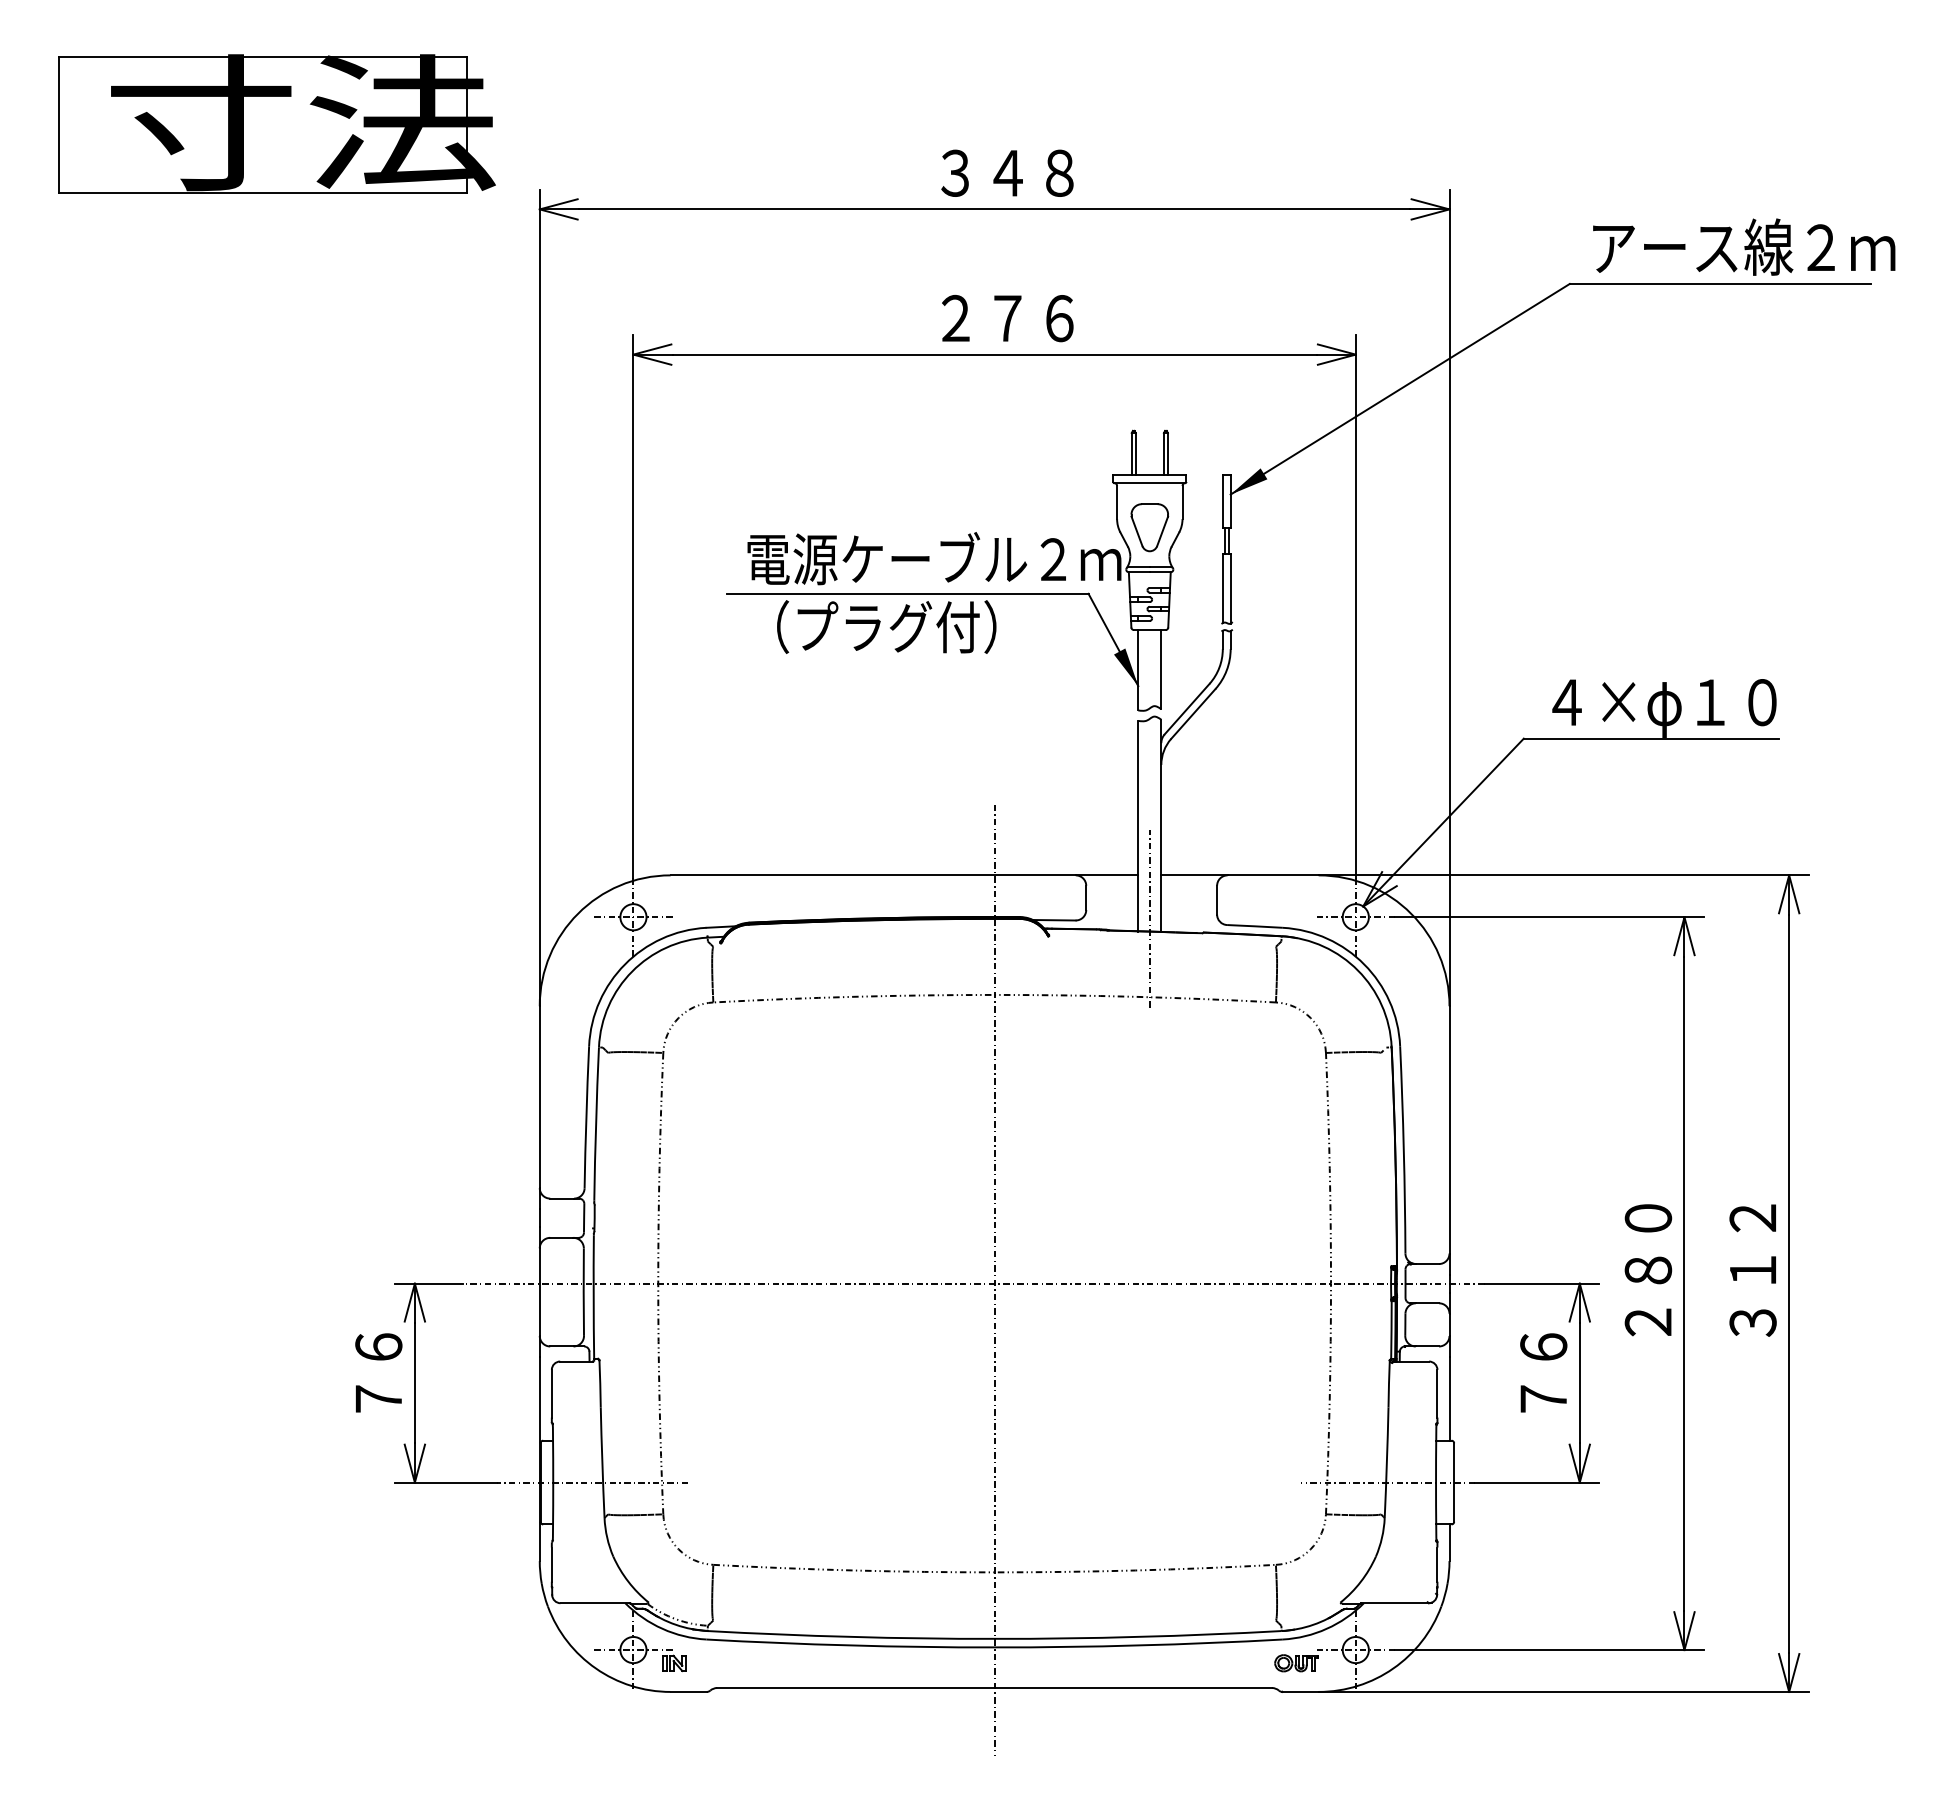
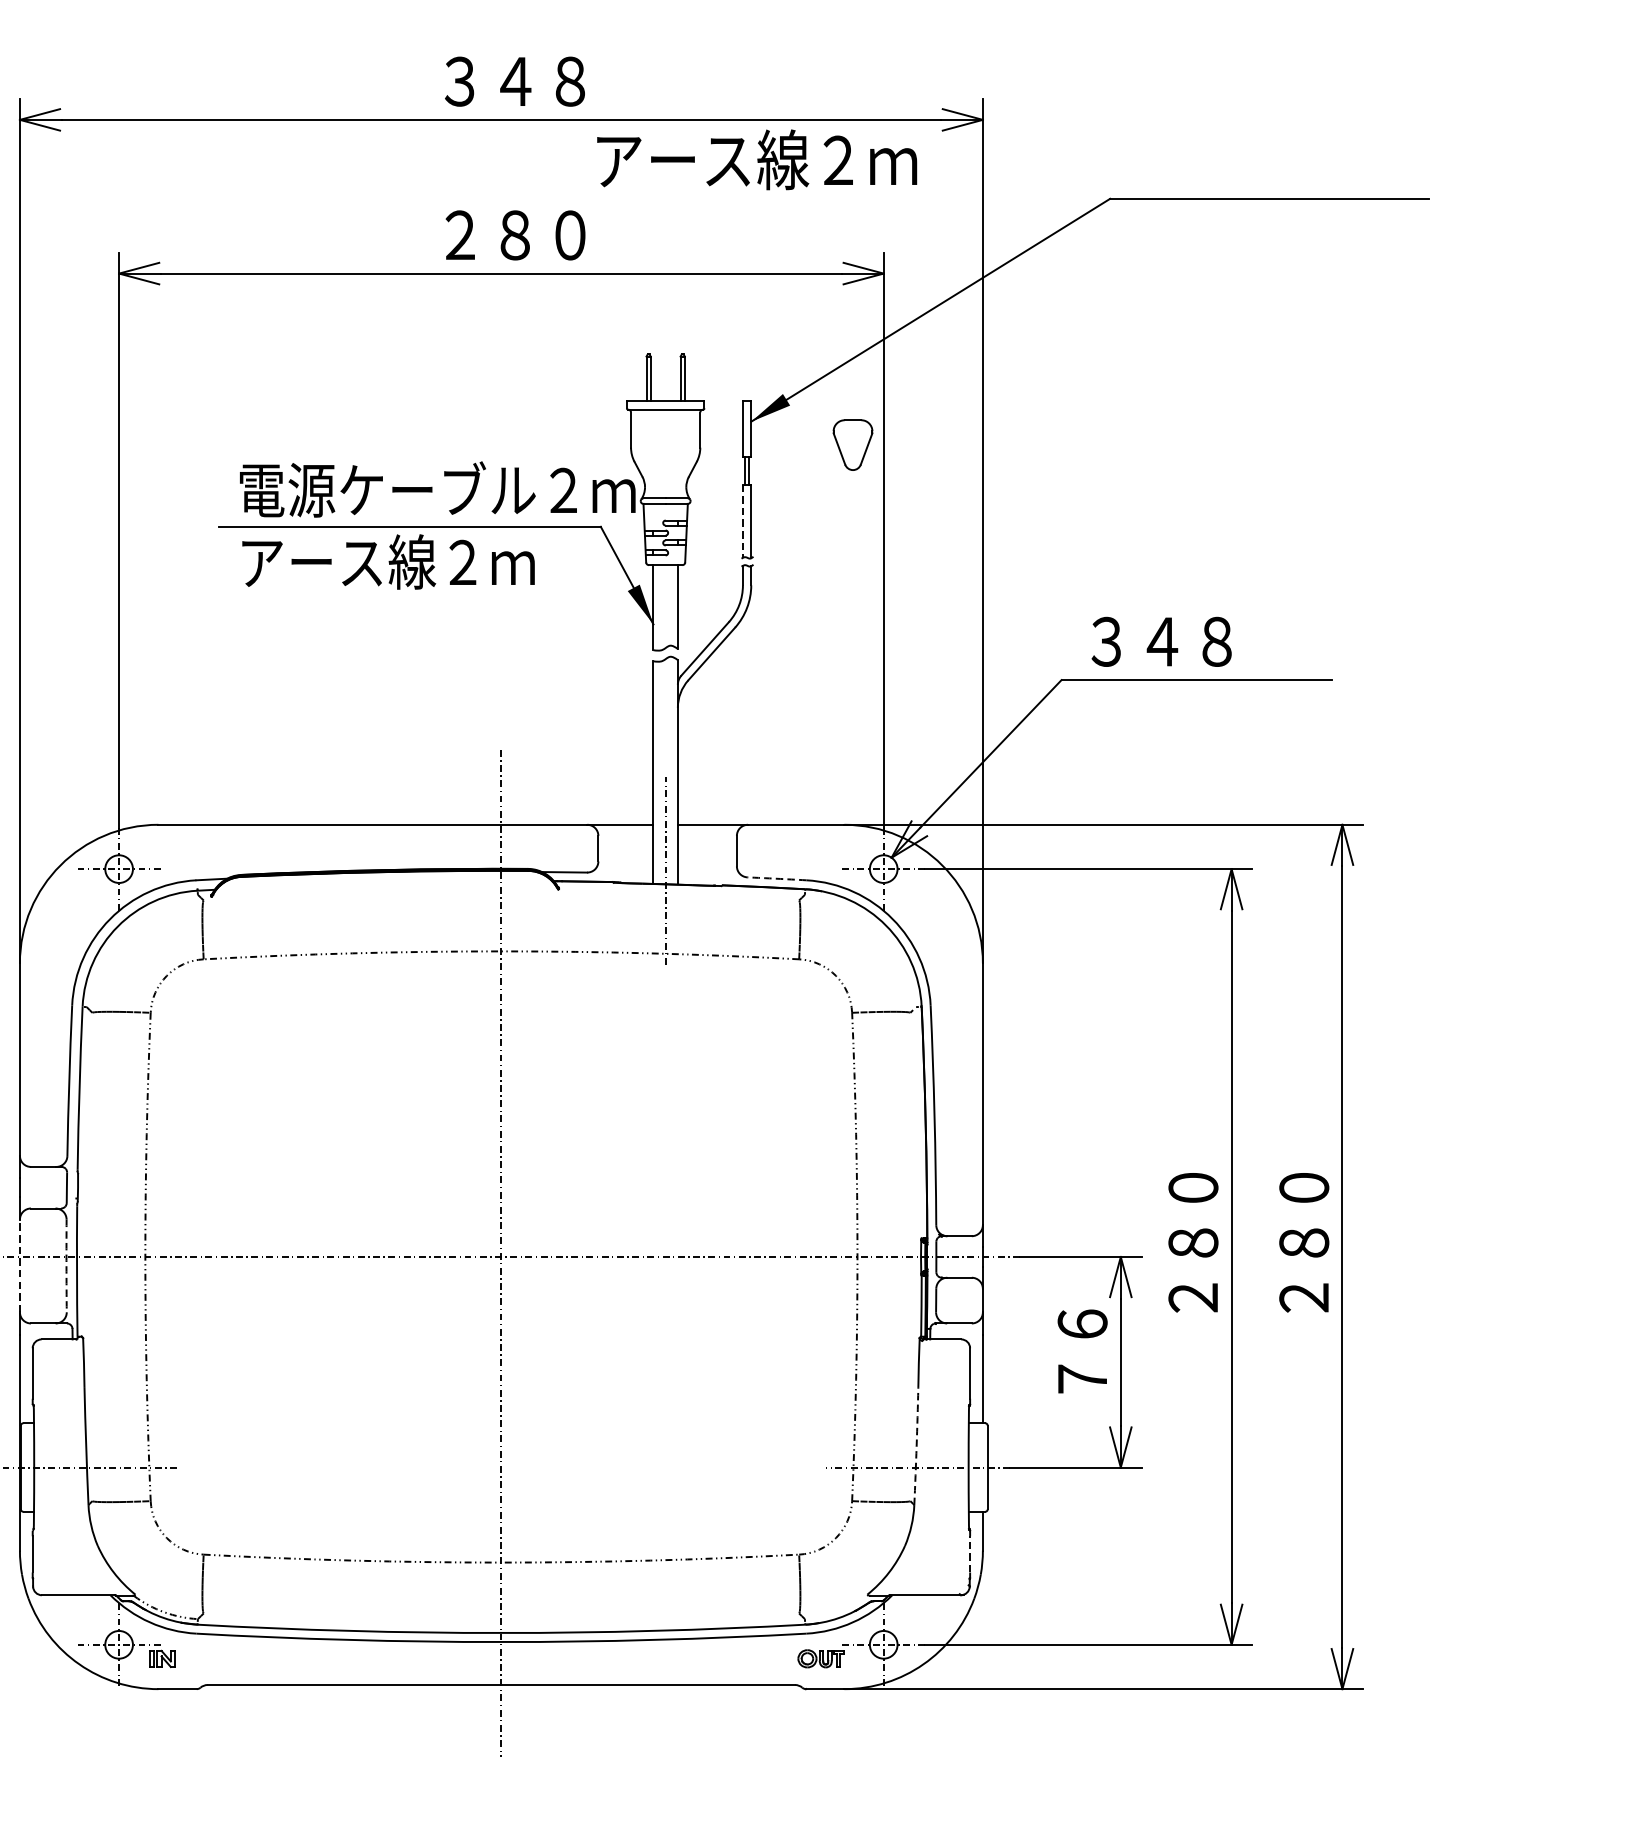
text: (1744, 246) -> (757, 159), moved
text: (1033, 318) -> (542, 235), ２７６ -> ２８０
part: (1149, 527) -> (852, 444), moved
line: (1222, 588) -> (742, 521), solid -> dashed
text: (887, 626) -> (388, 561), （プラグ付） -> アース線２ｍ
text: (1664, 707) -> (1210, 647), ４×φ１０ -> ３４８
arc: (1254, 926) -> (776, 878), solid -> dashed
text: (1752, 1270) -> (1303, 1243), ３１２ -> ２８０
line: (539, 1292) -> (19, 1266), solid -> dashed
arc: (583, 1292) -> (66, 1266), solid -> dashed
arc: (1386, 1462) -> (916, 1446), solid -> dashed
line: (1437, 1564) -> (970, 1554), solid -> dashed

